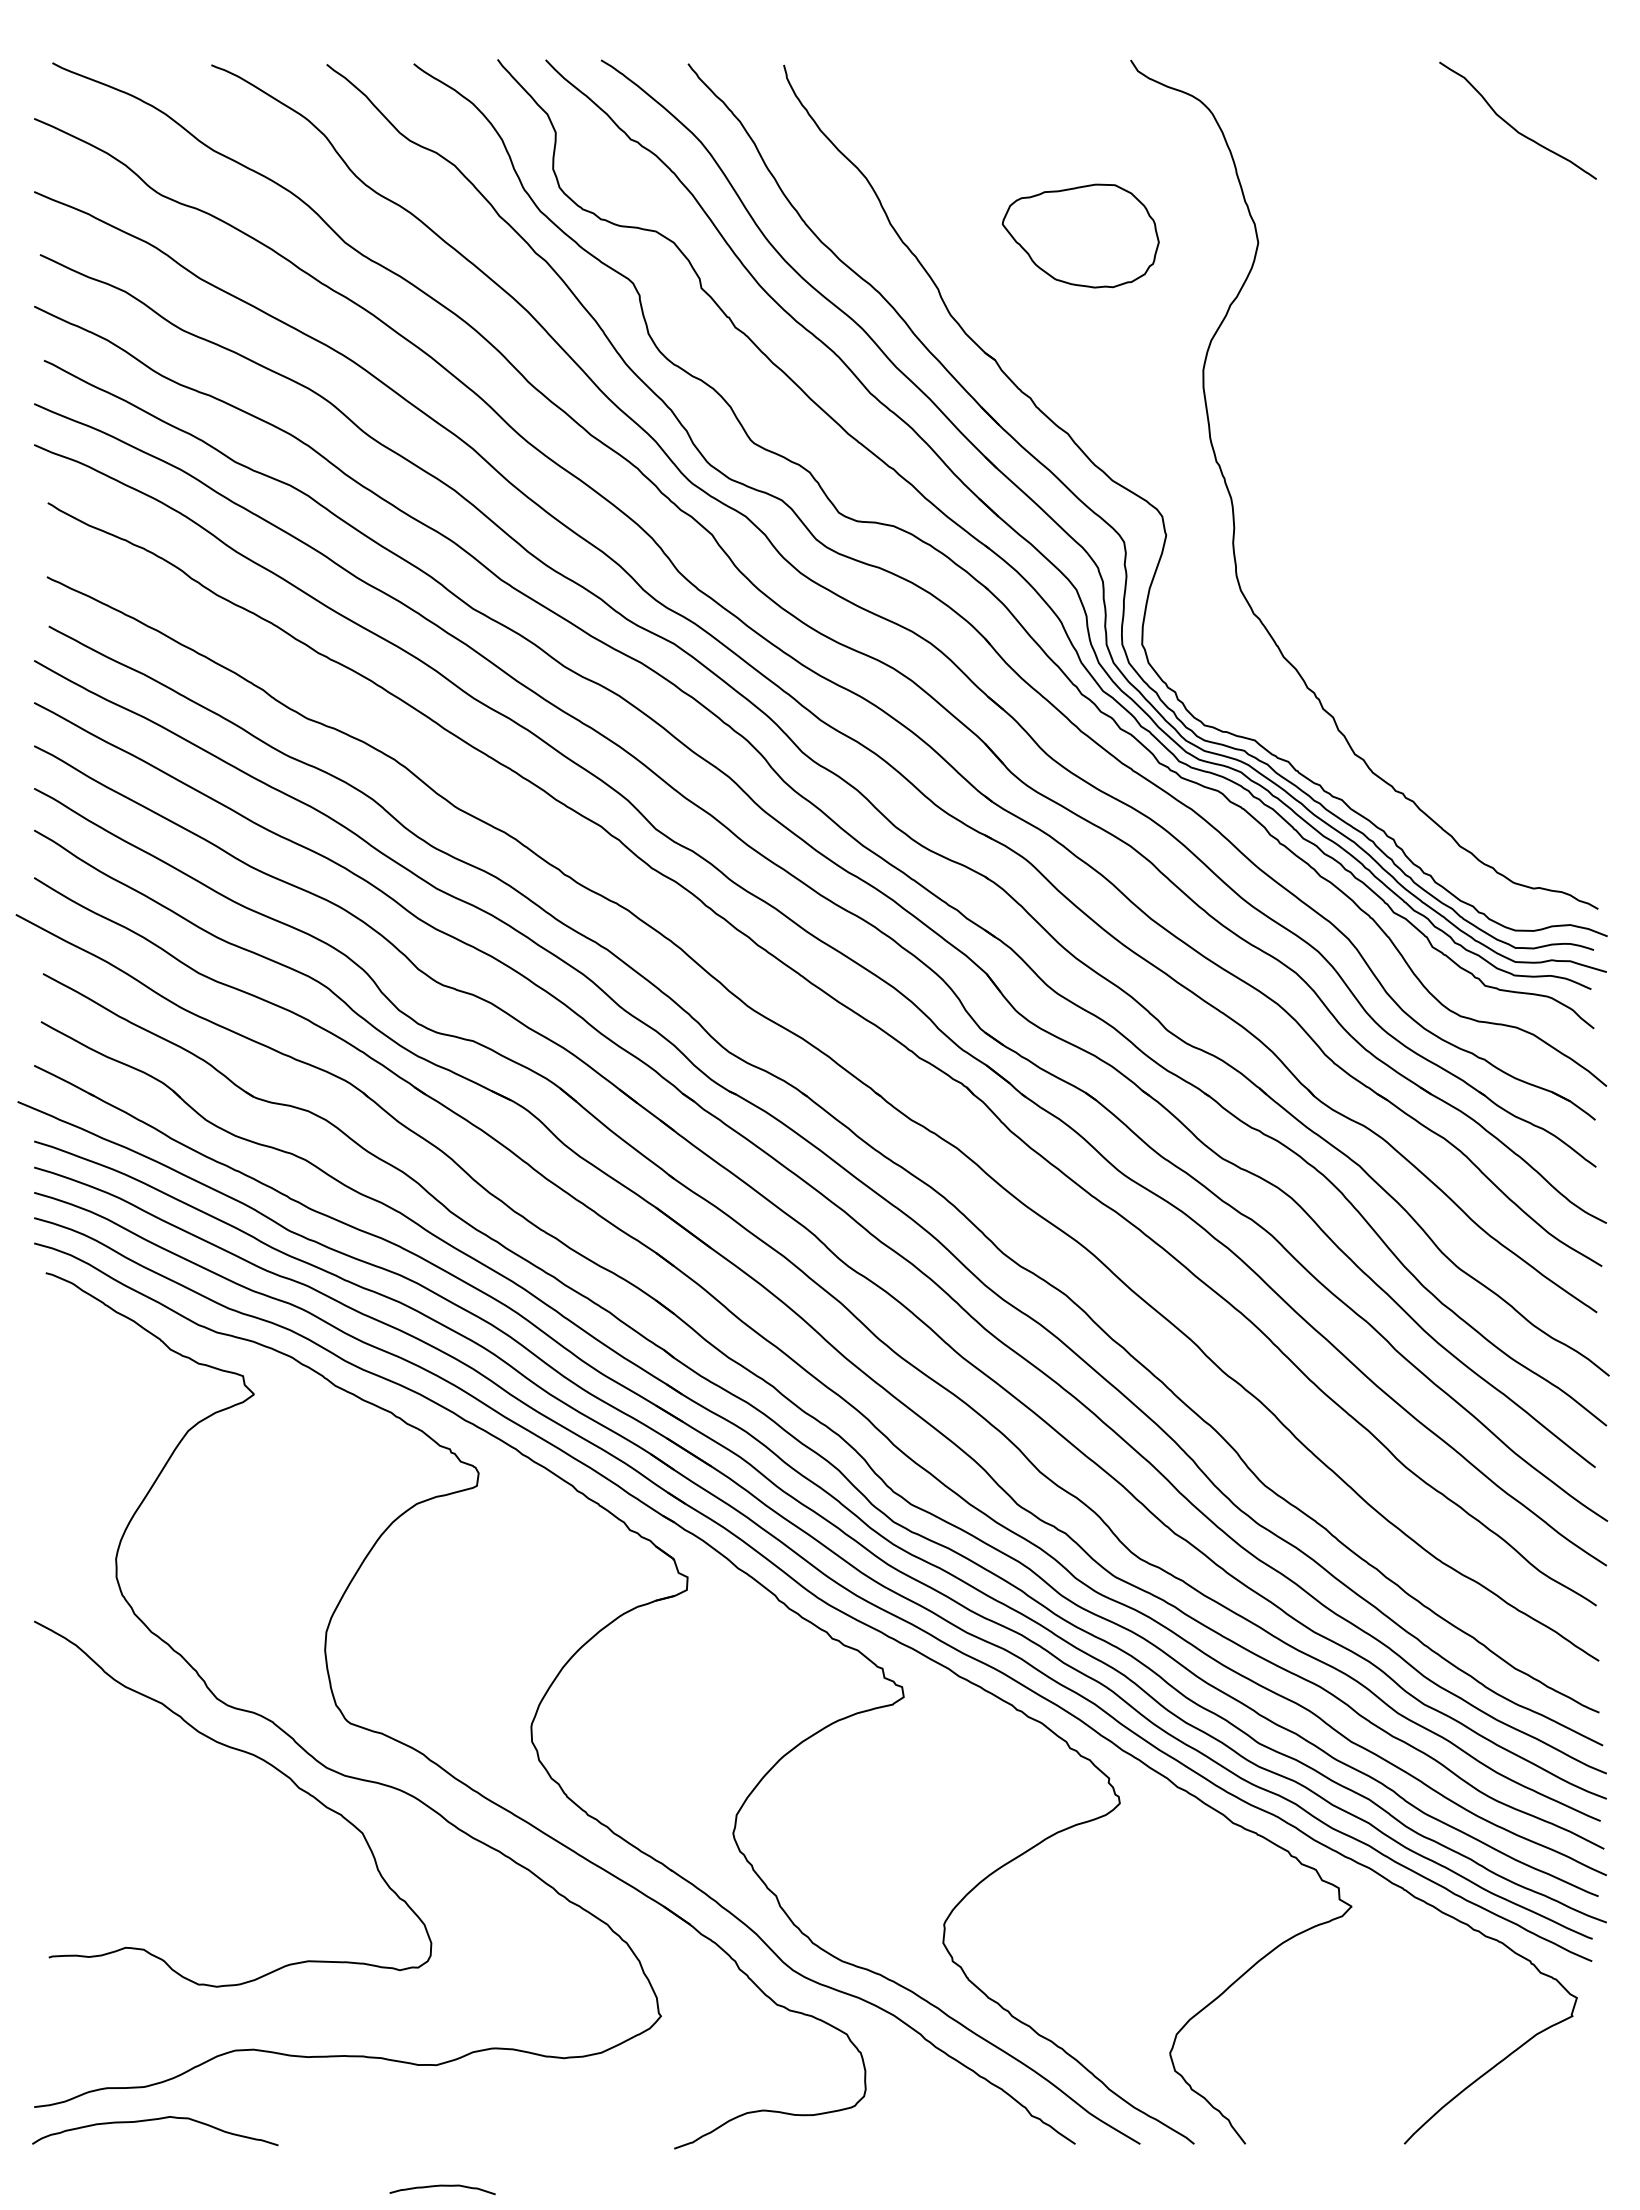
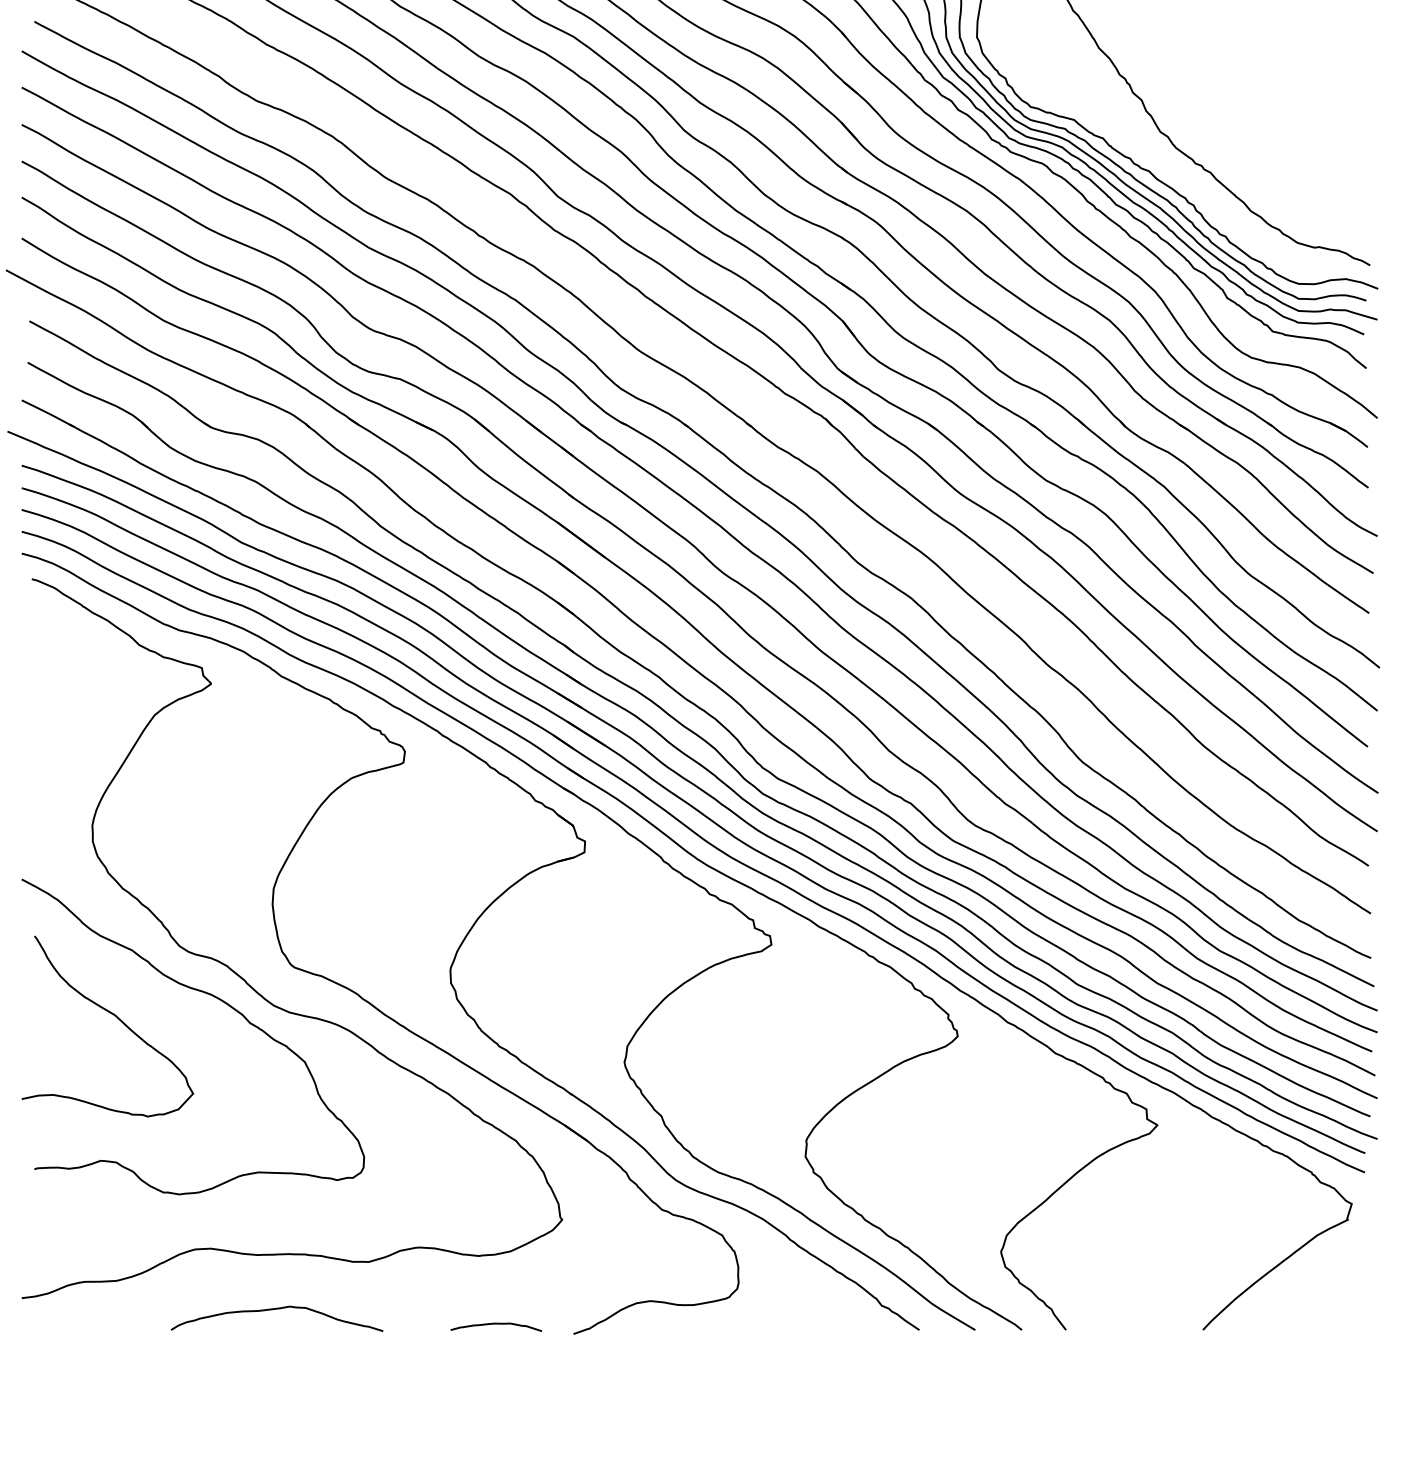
curve: (143, 1781) -> (116, 1017), added
curve: (155, 2120) -> (277, 1309), moved
curve: (442, 2186) -> (496, 1324), moved

